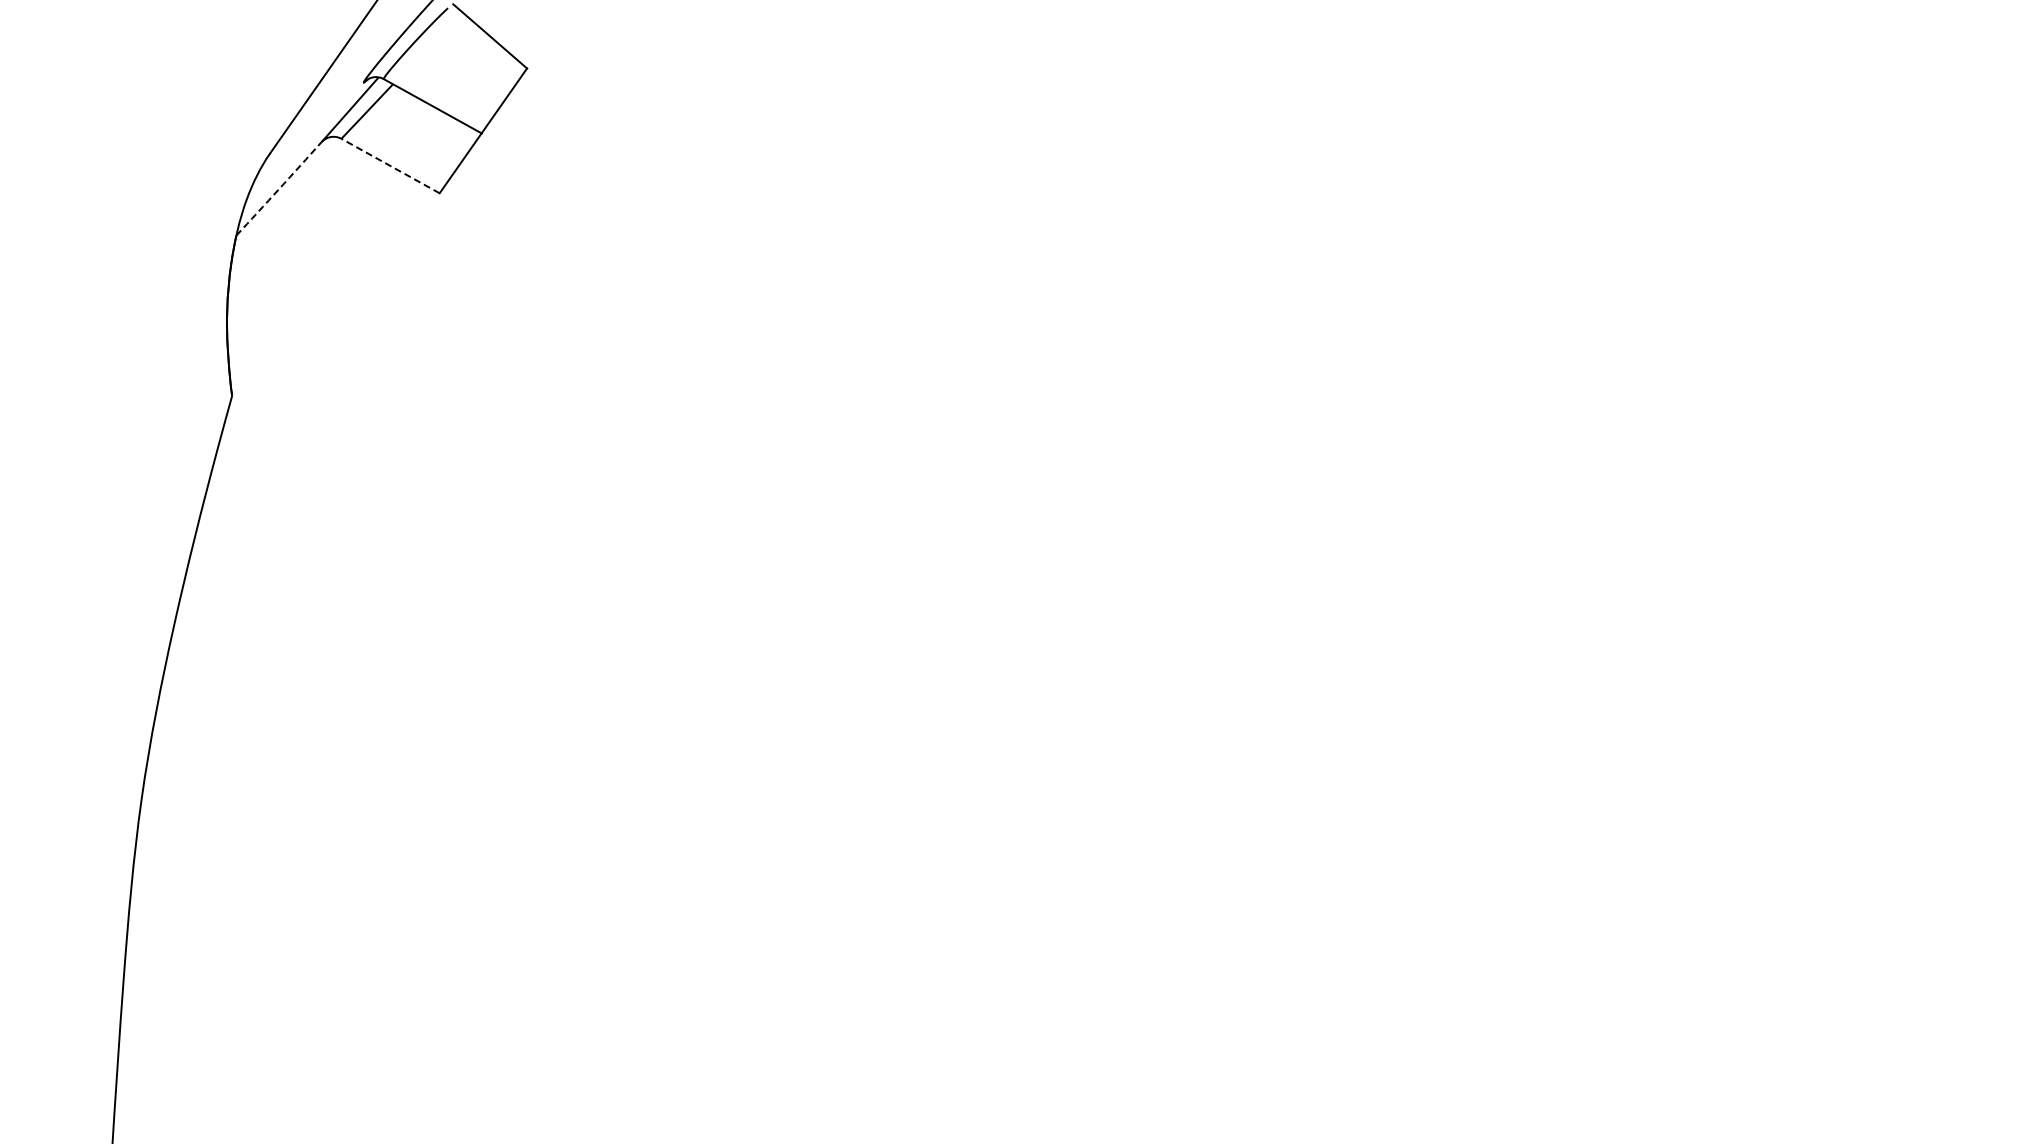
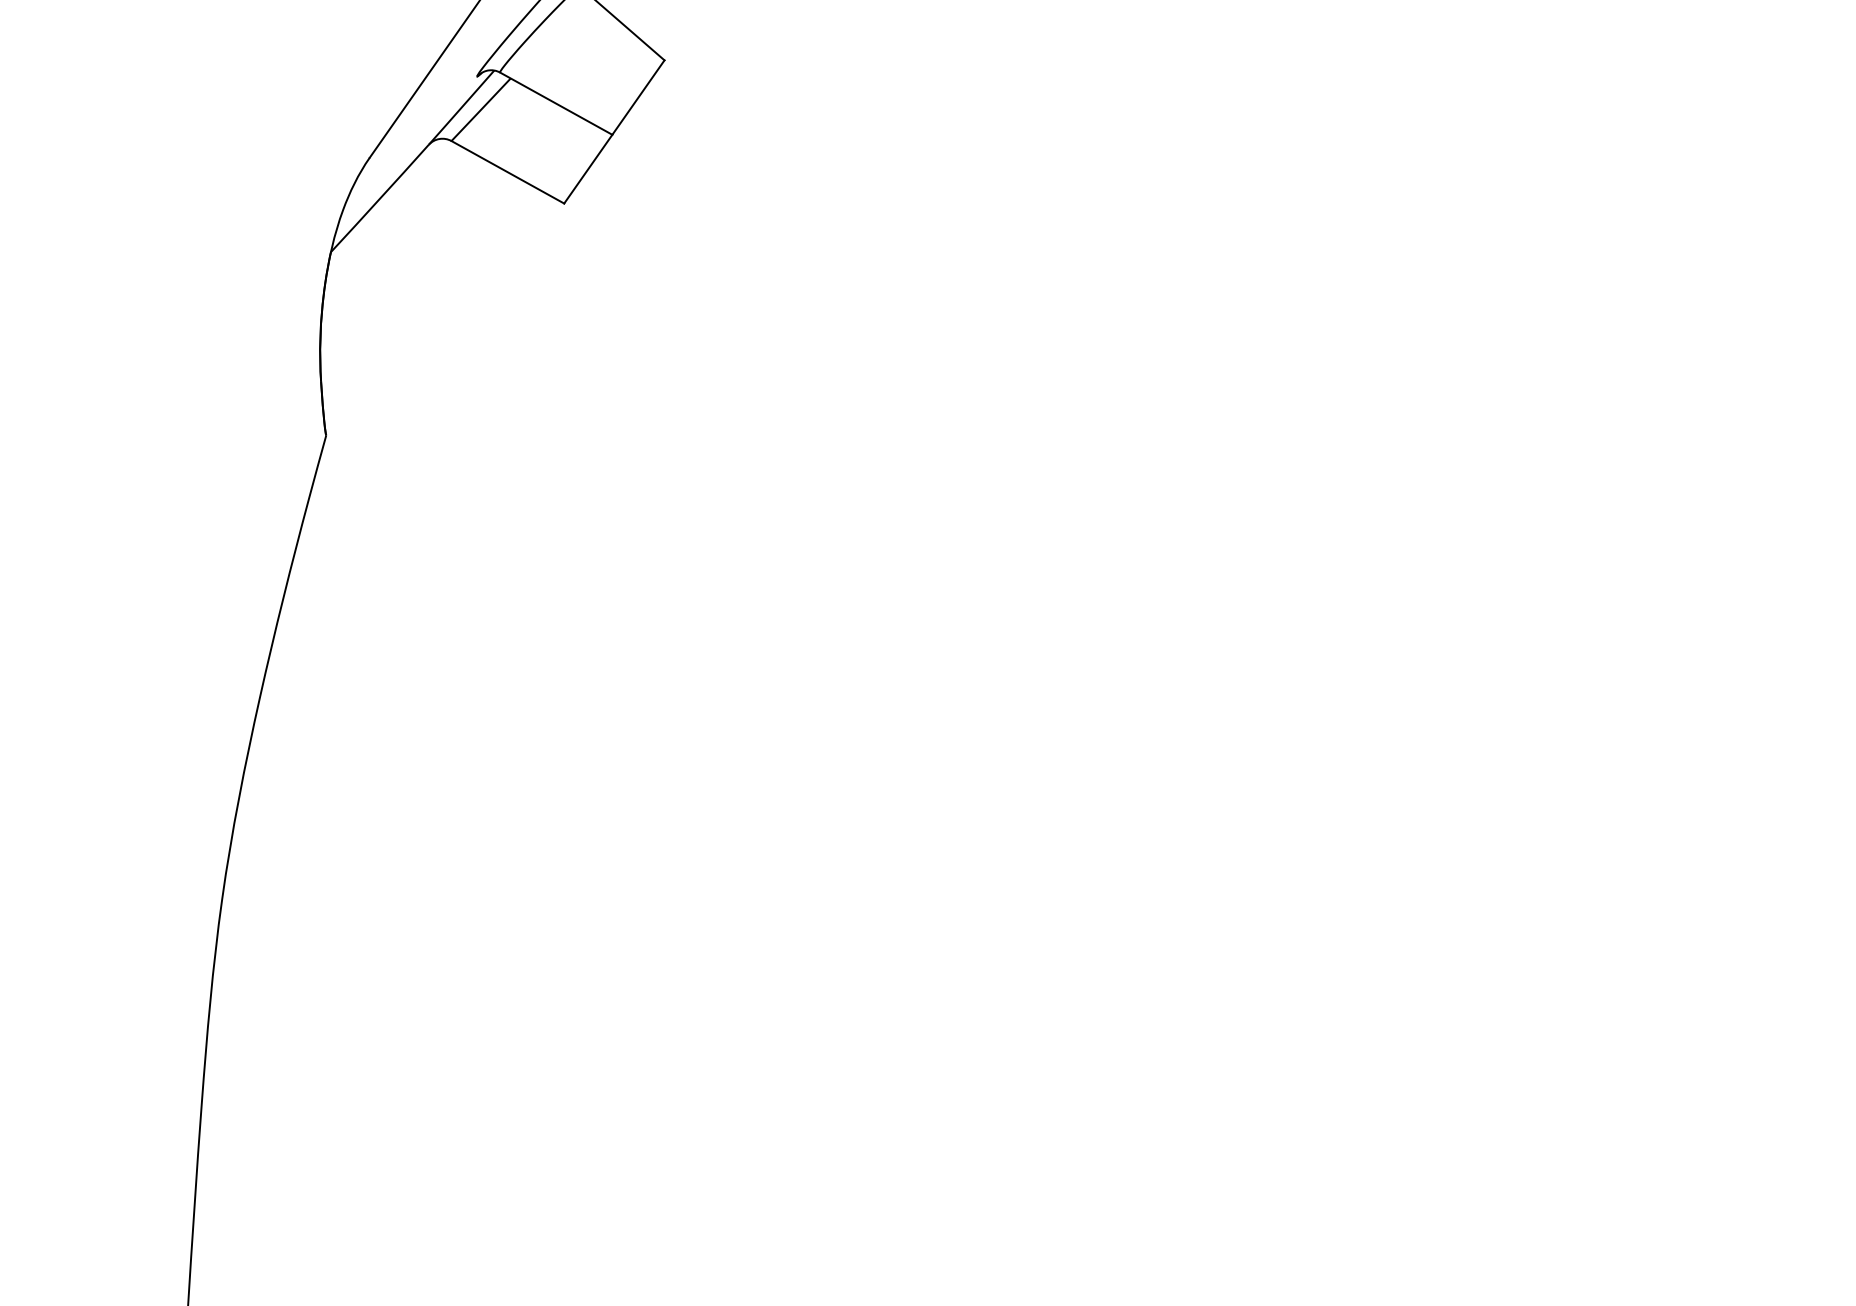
line: (390, 165) -> (507, 171), dashed -> solid
arc: (279, 189) -> (380, 199), dashed -> solid

